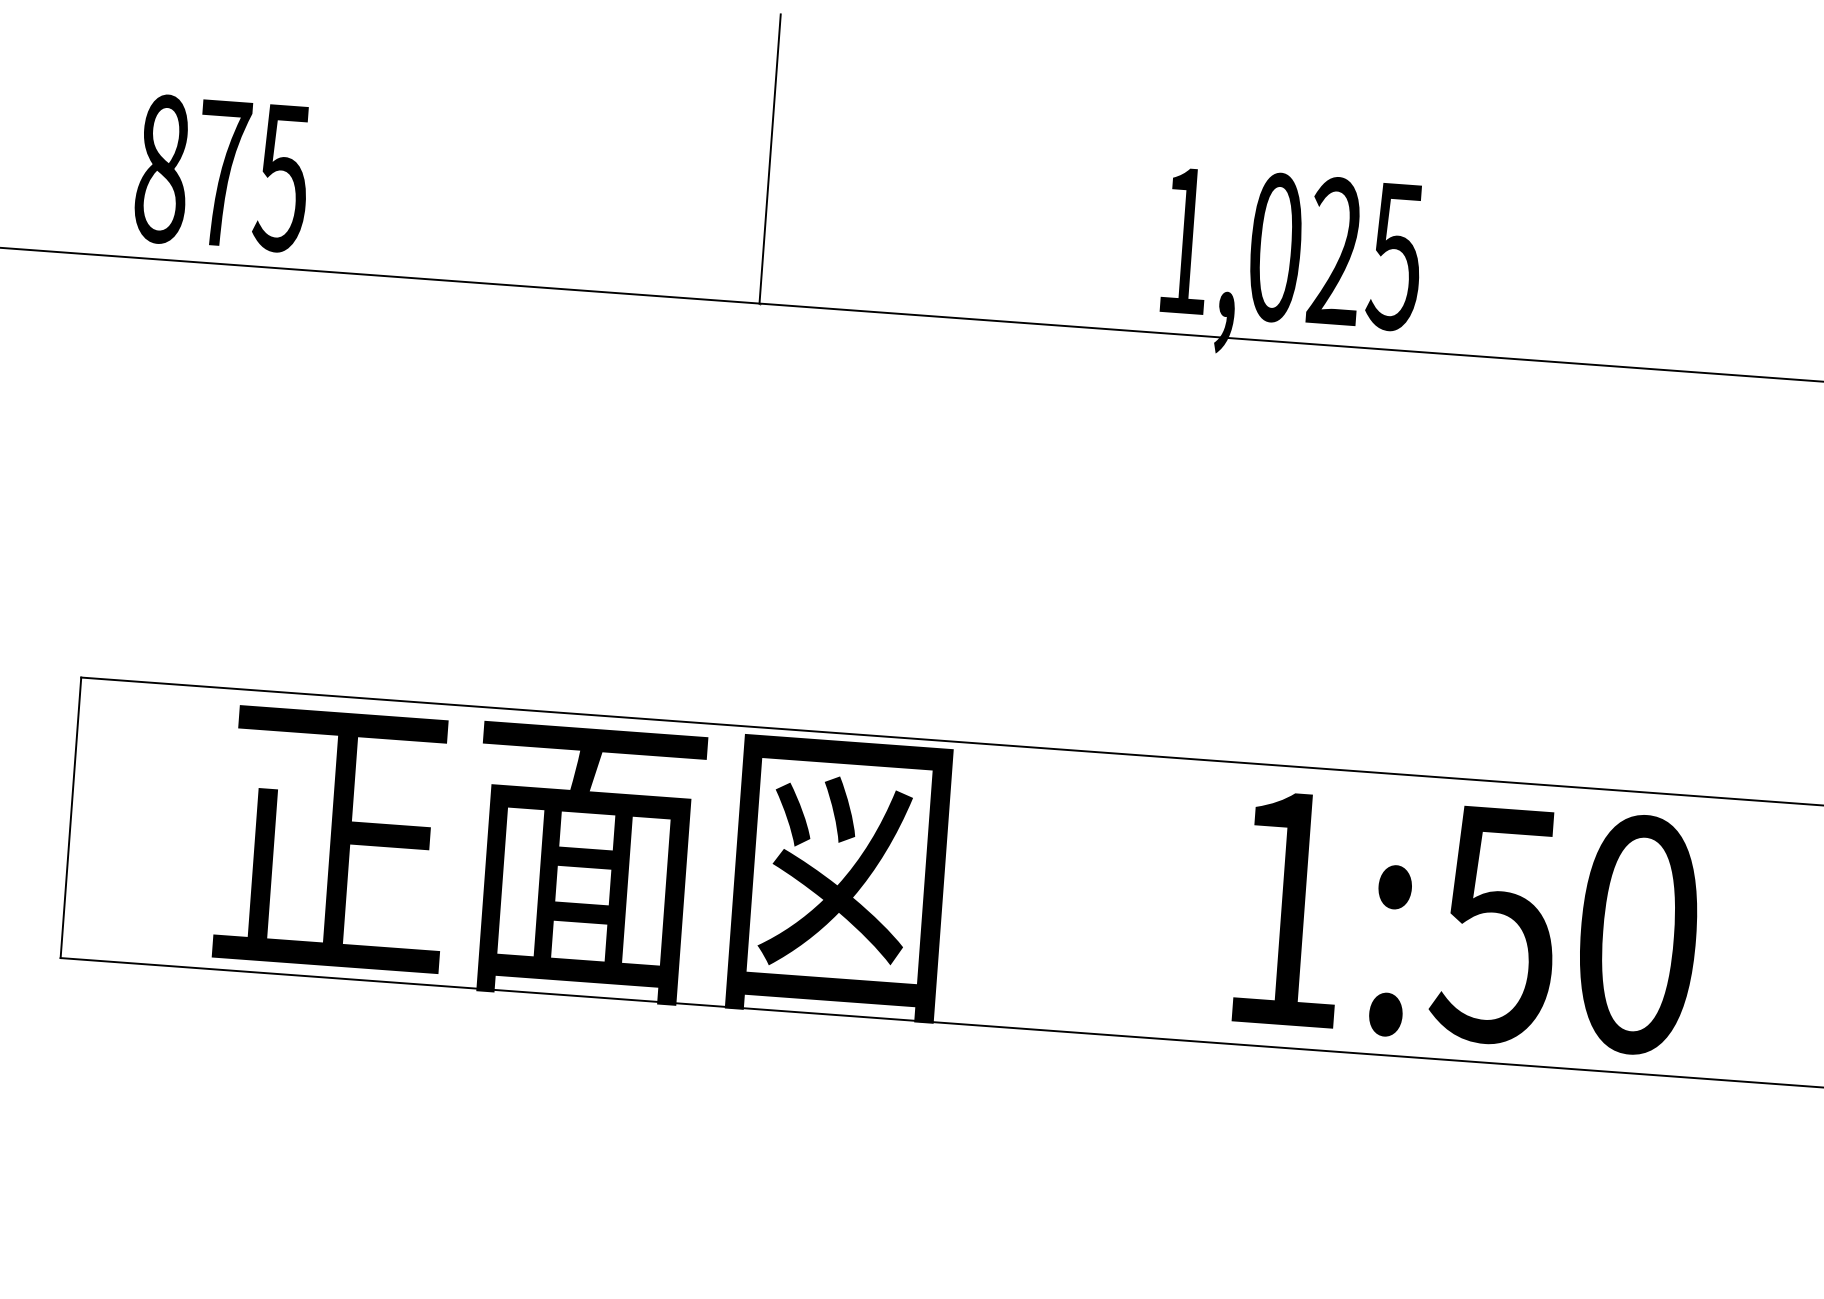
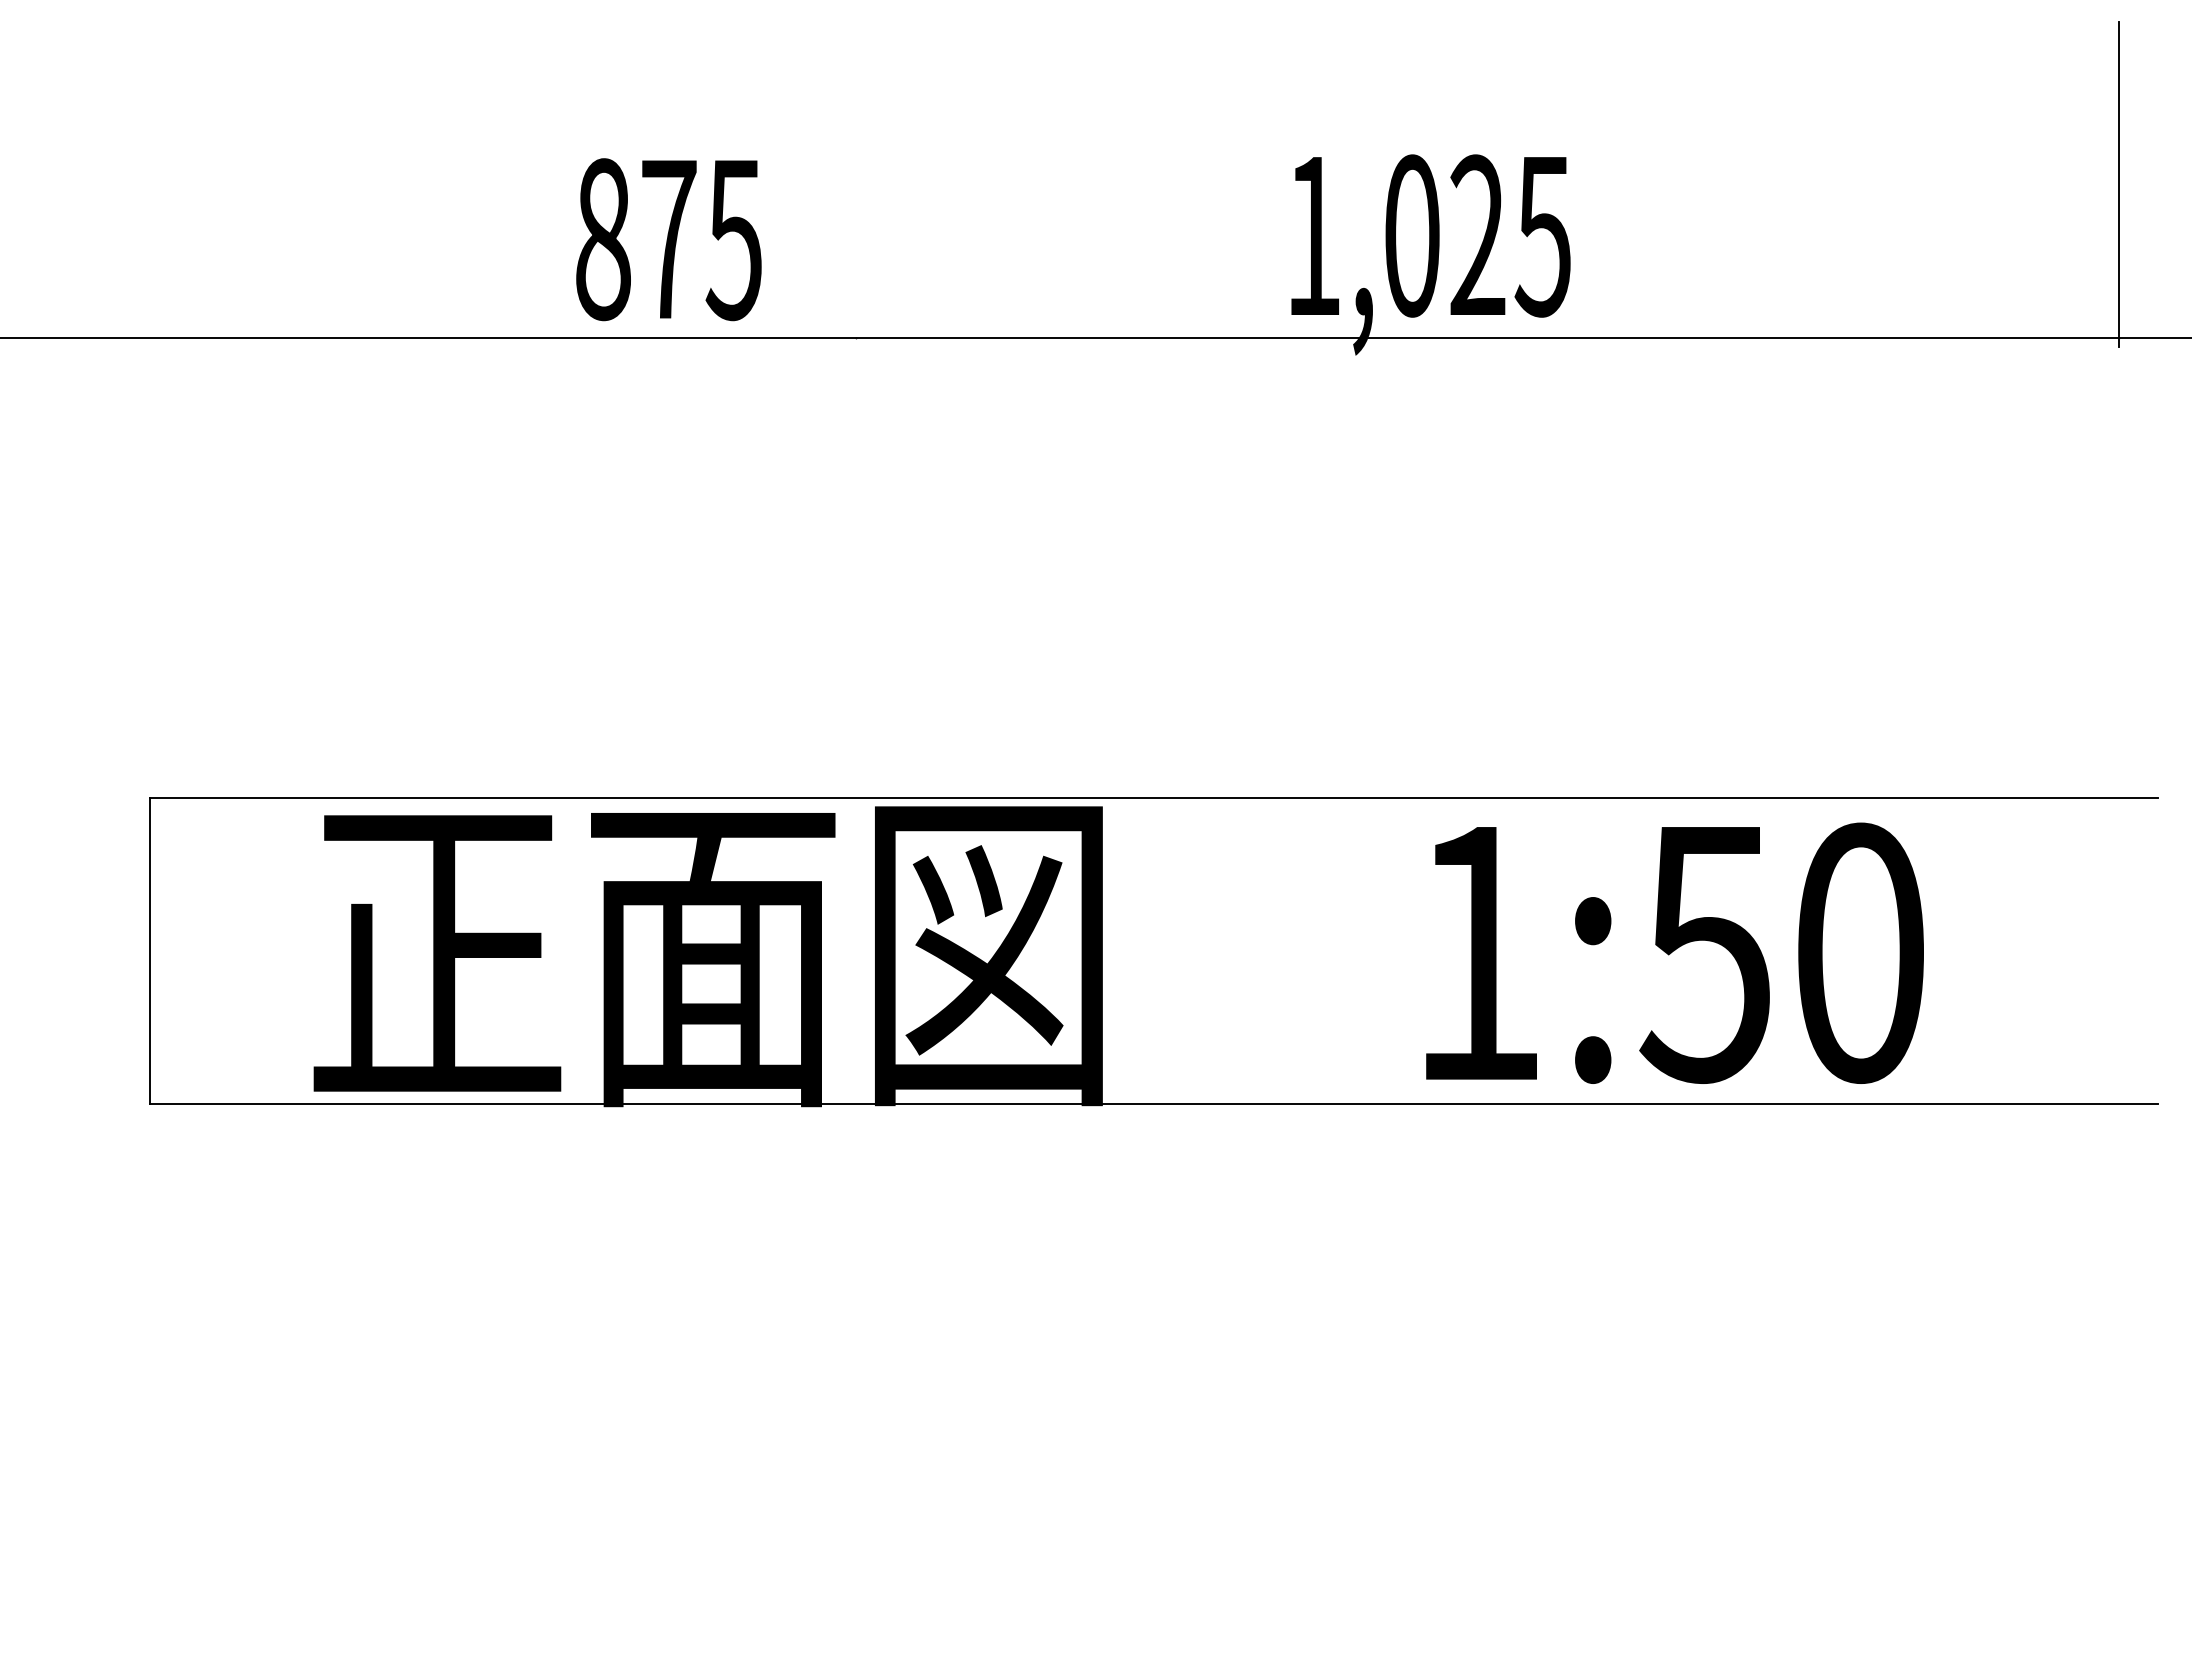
line: (770, 158) -> (856, 179), removed
text: (222, 173) -> (668, 239), moved

